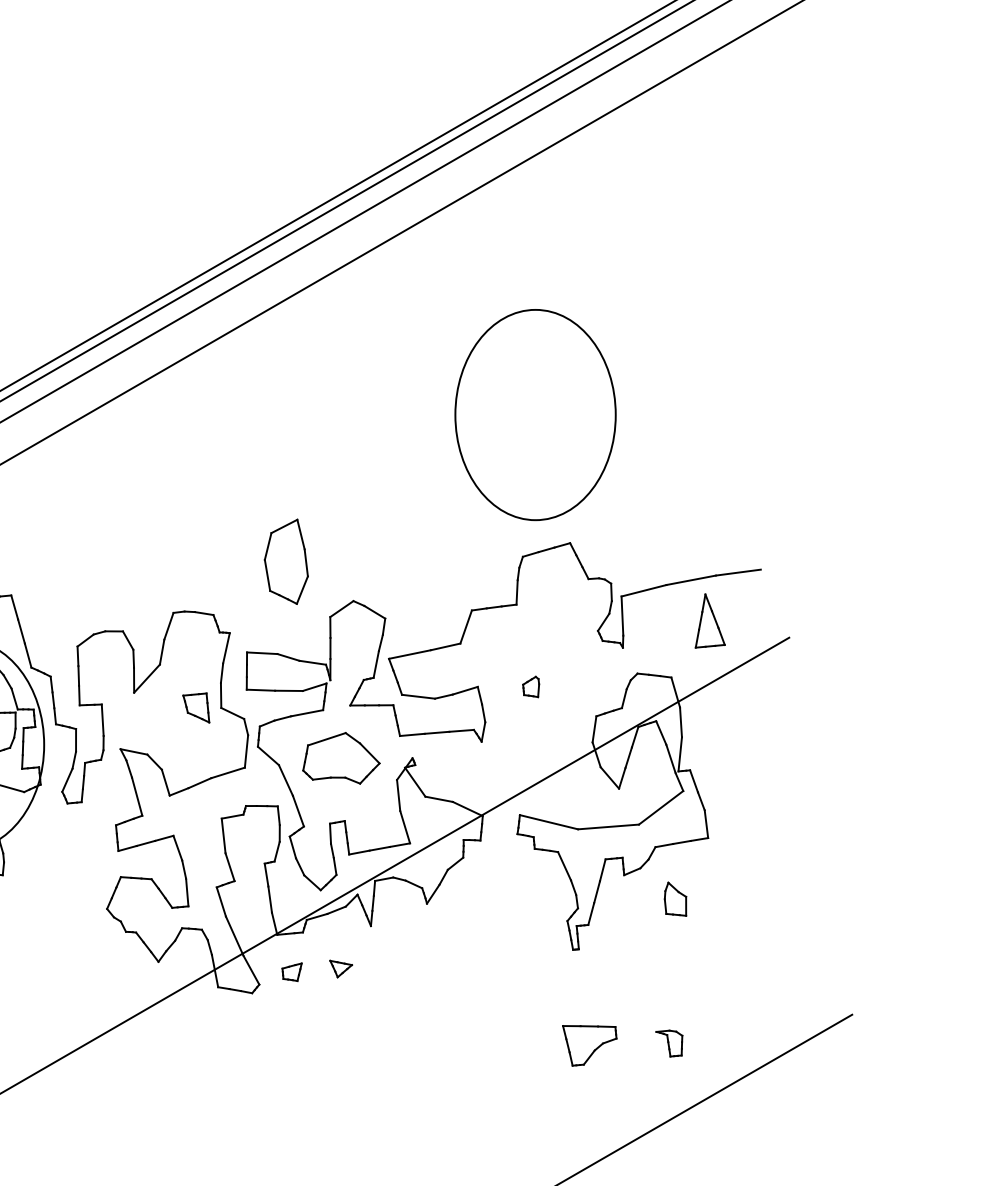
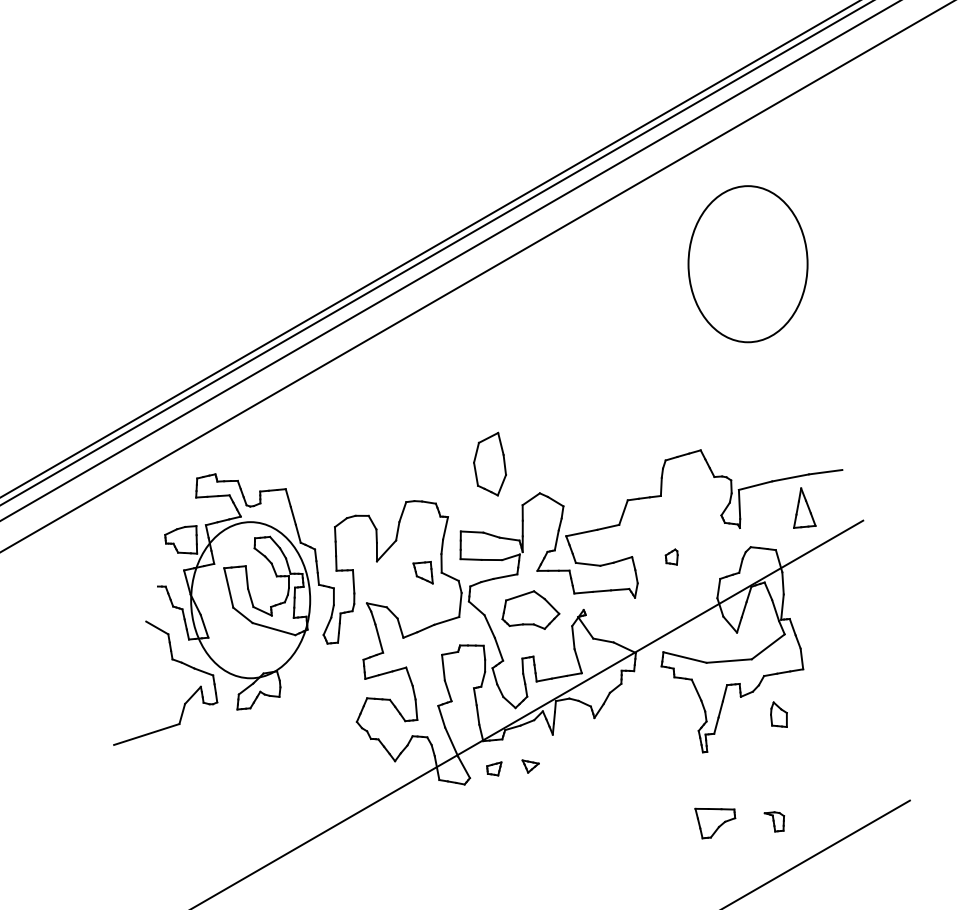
part: (534, 415) -> (747, 264), moved

